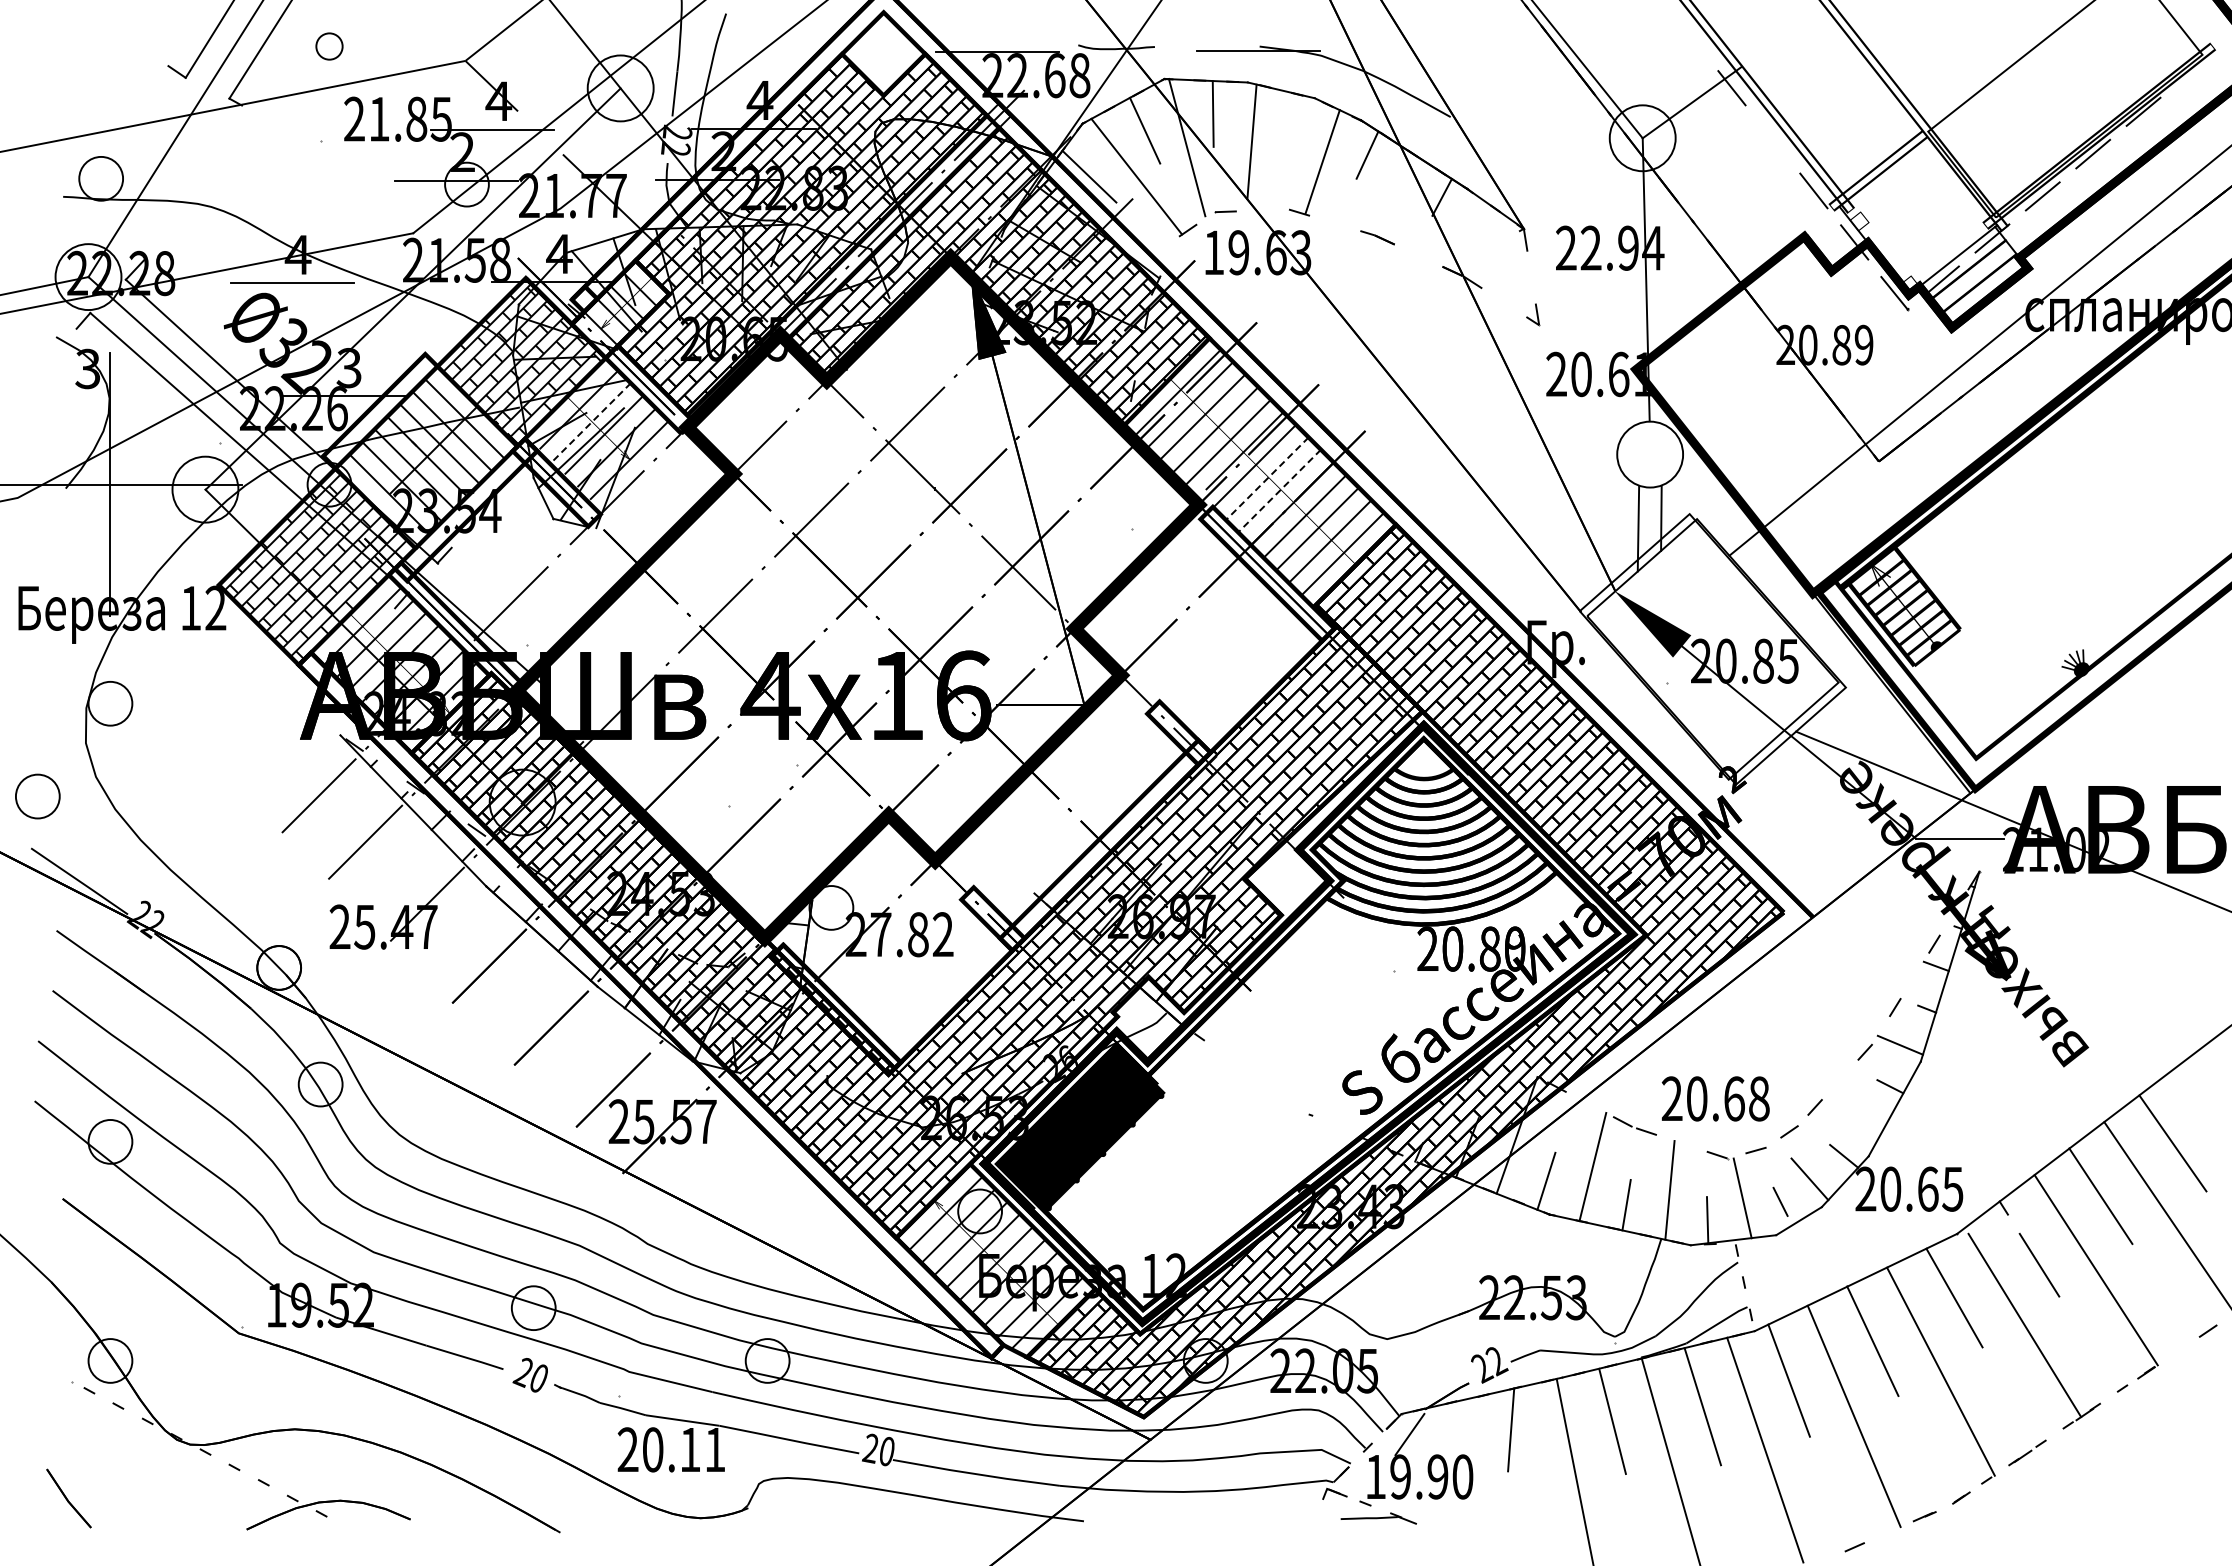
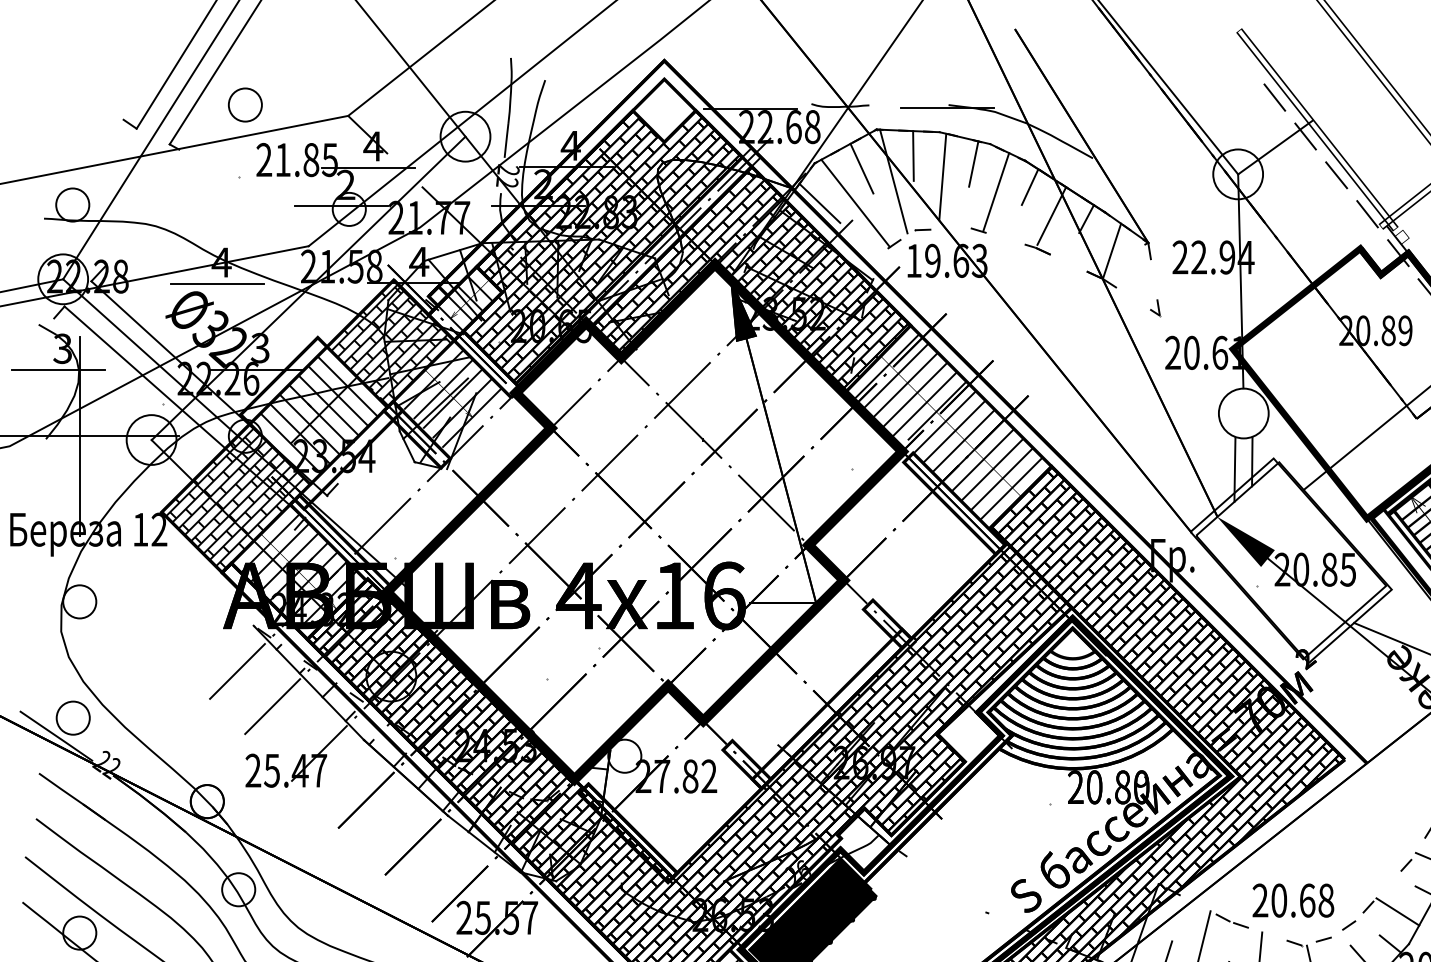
line: (1690, 36) -> (1274, 97), added
part: (329, 46) -> (245, 105), size x1.67
line: (1292, 124) -> (973, 163), added
line: (1772, 139) -> (1336, 175), added
line: (1396, 193) -> (1052, 216), added
line: (1475, 239) -> (1111, 250), added
line: (81, 397) -> (57, 370), added
line: (591, 422) -> (443, 389), dashed -> solid
line: (1266, 479) -> (953, 432), dashed -> solid
line: (1279, 491) -> (963, 441), dashed -> solid
part: (37, 796) -> (73, 718), moved
line: (1853, 1113) -> (1397, 911), added

